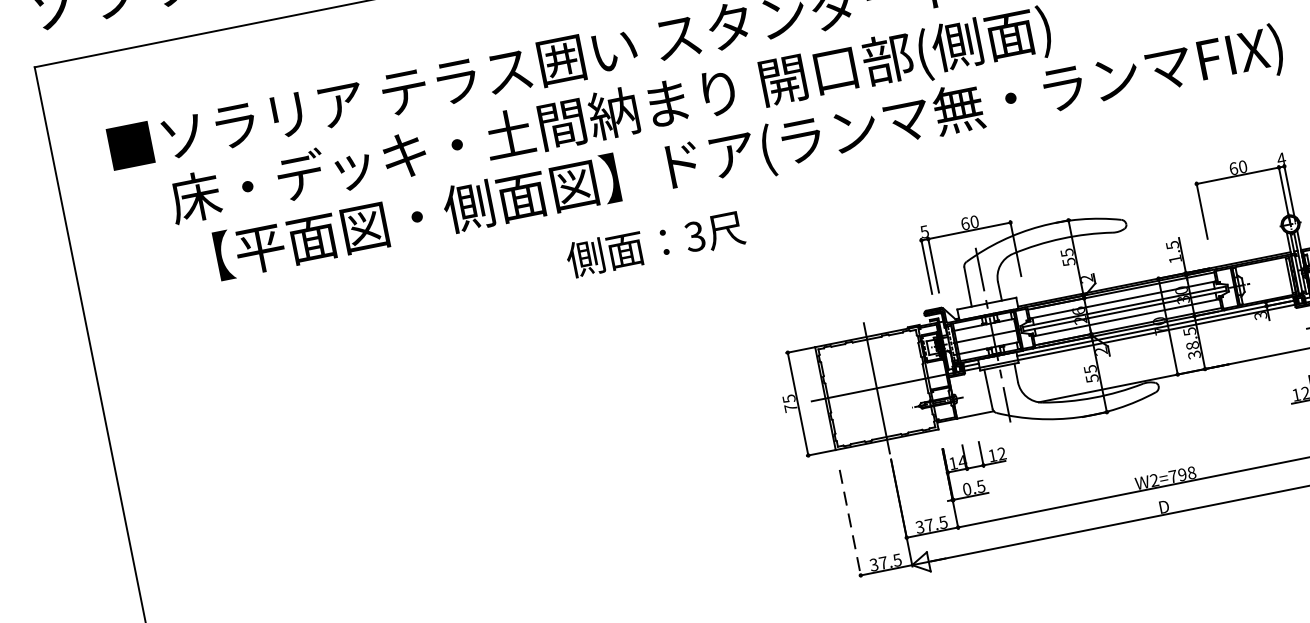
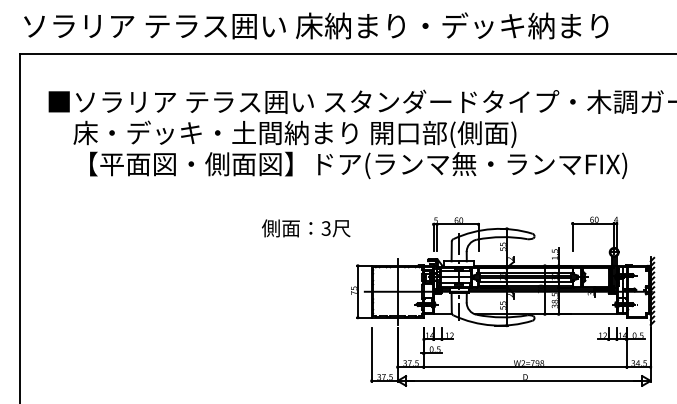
text: (656, 244) -> (306, 228), moved
line: (849, 523) -> (371, 354), dashed -> solid

